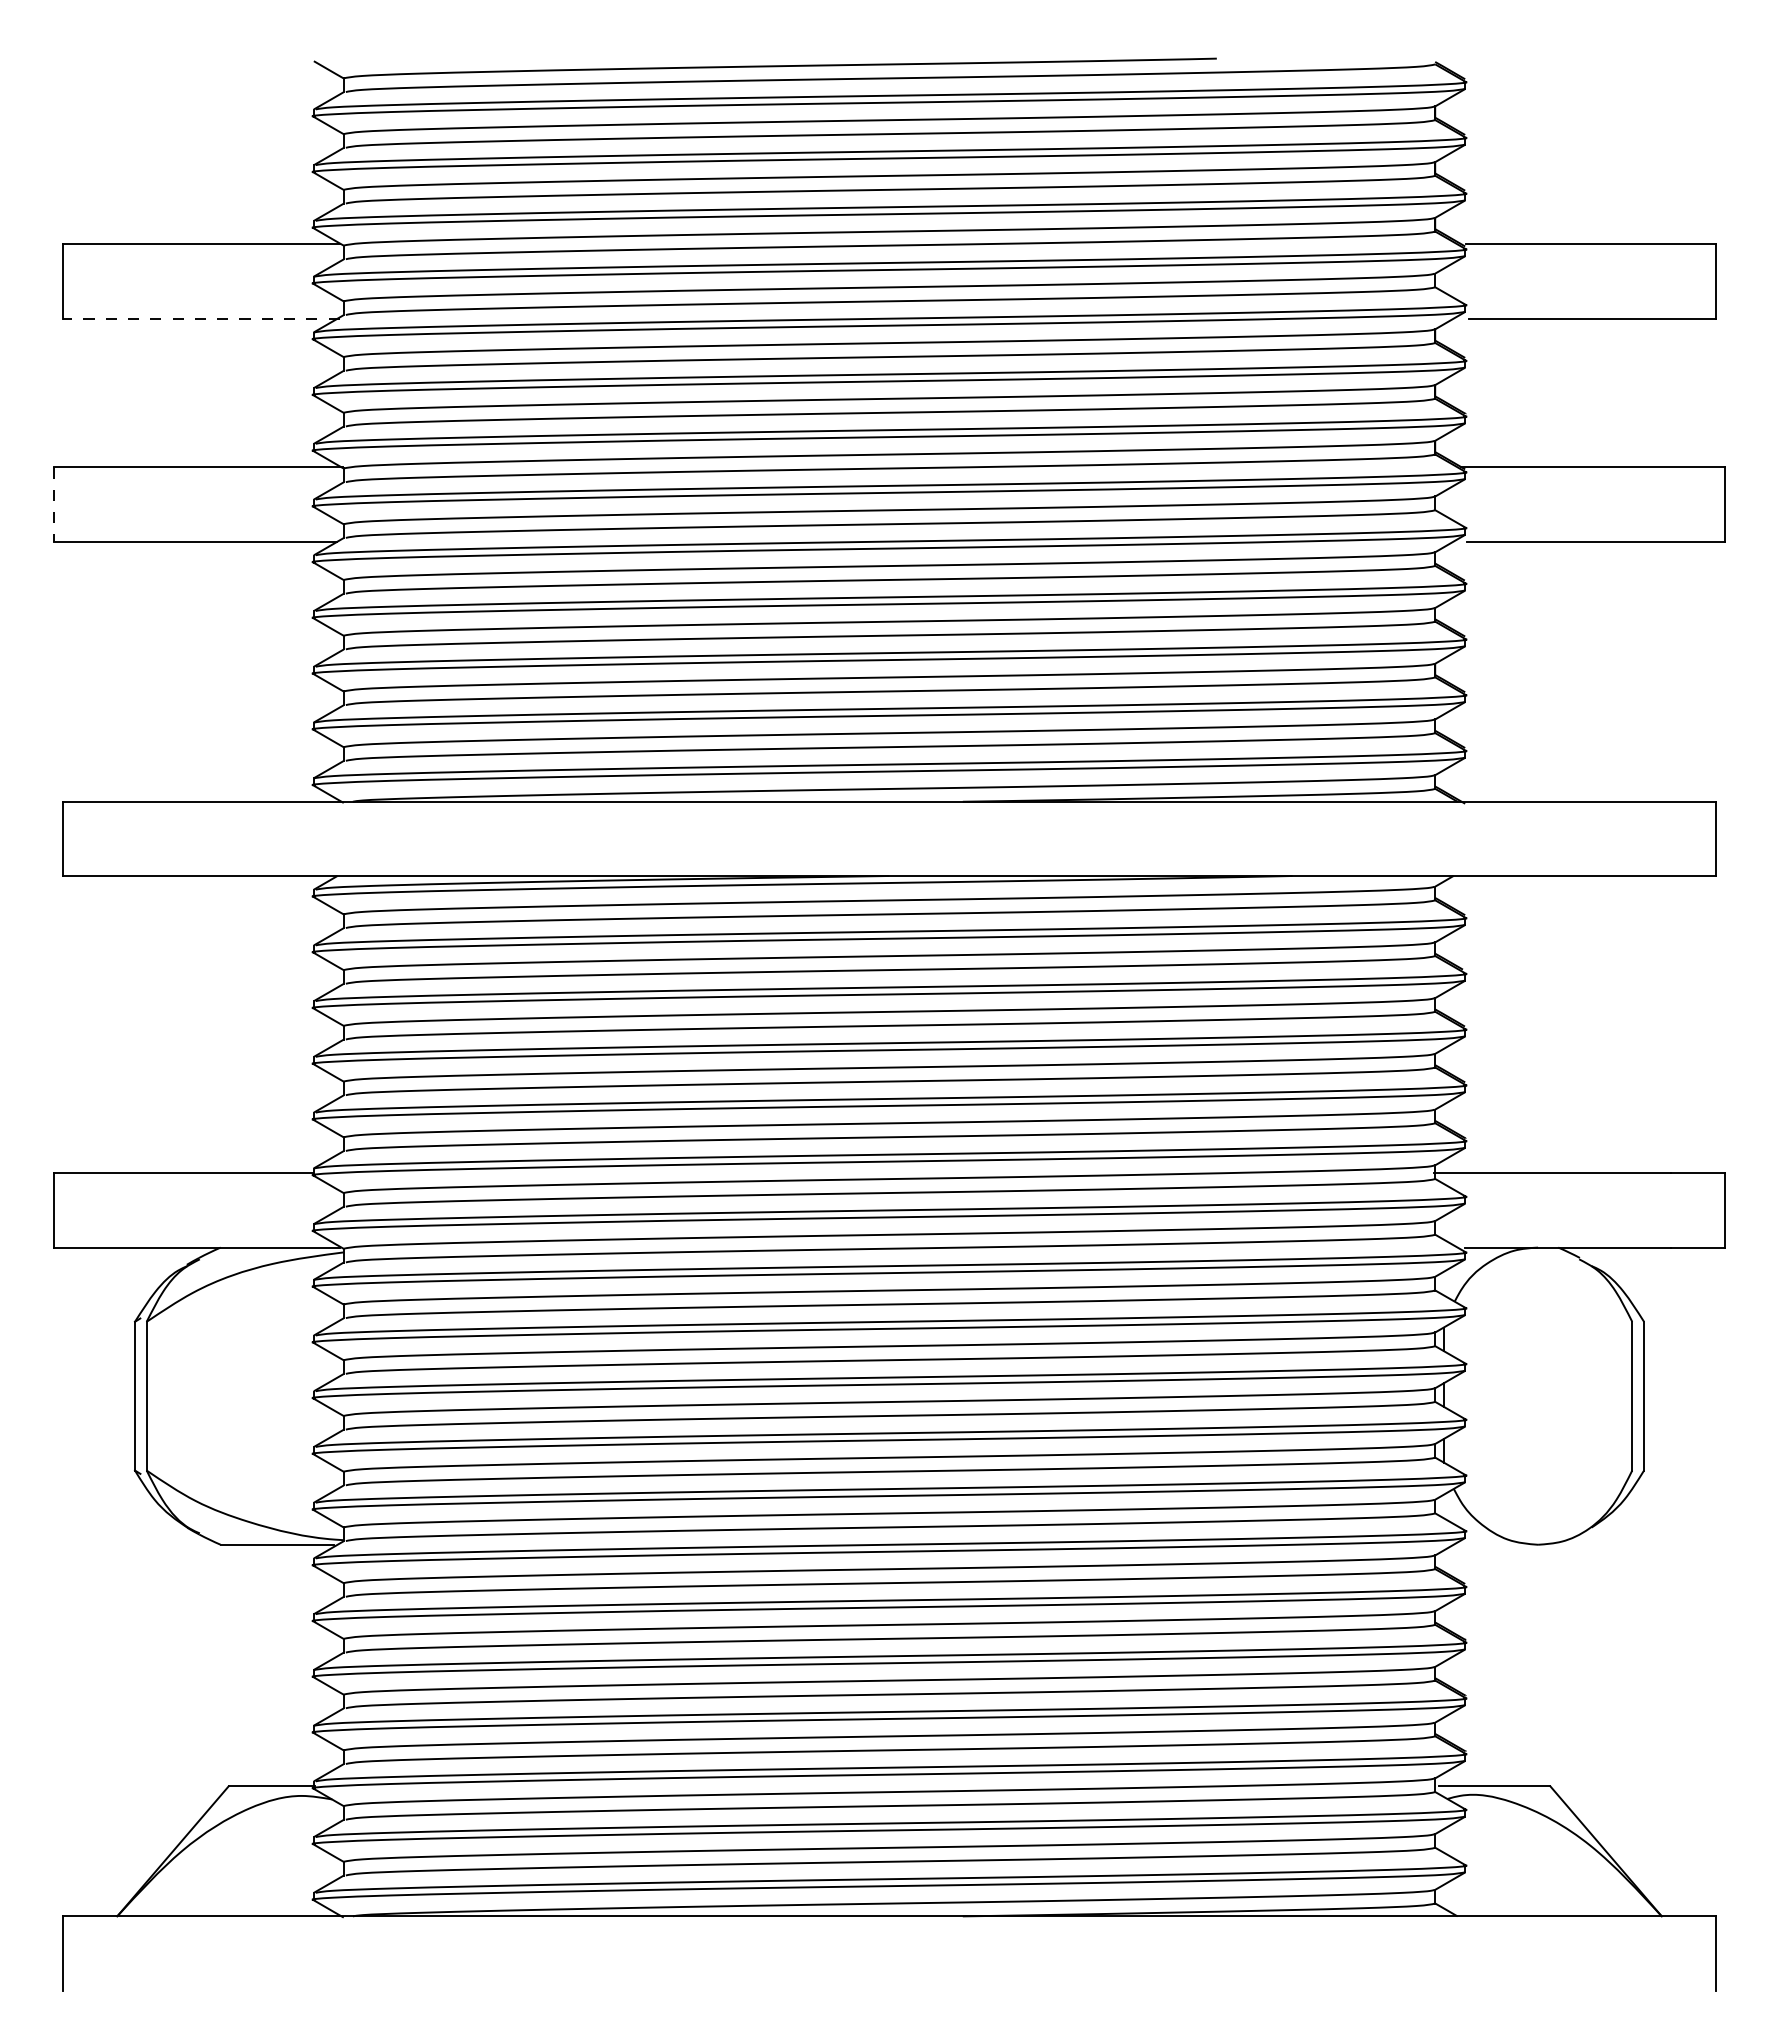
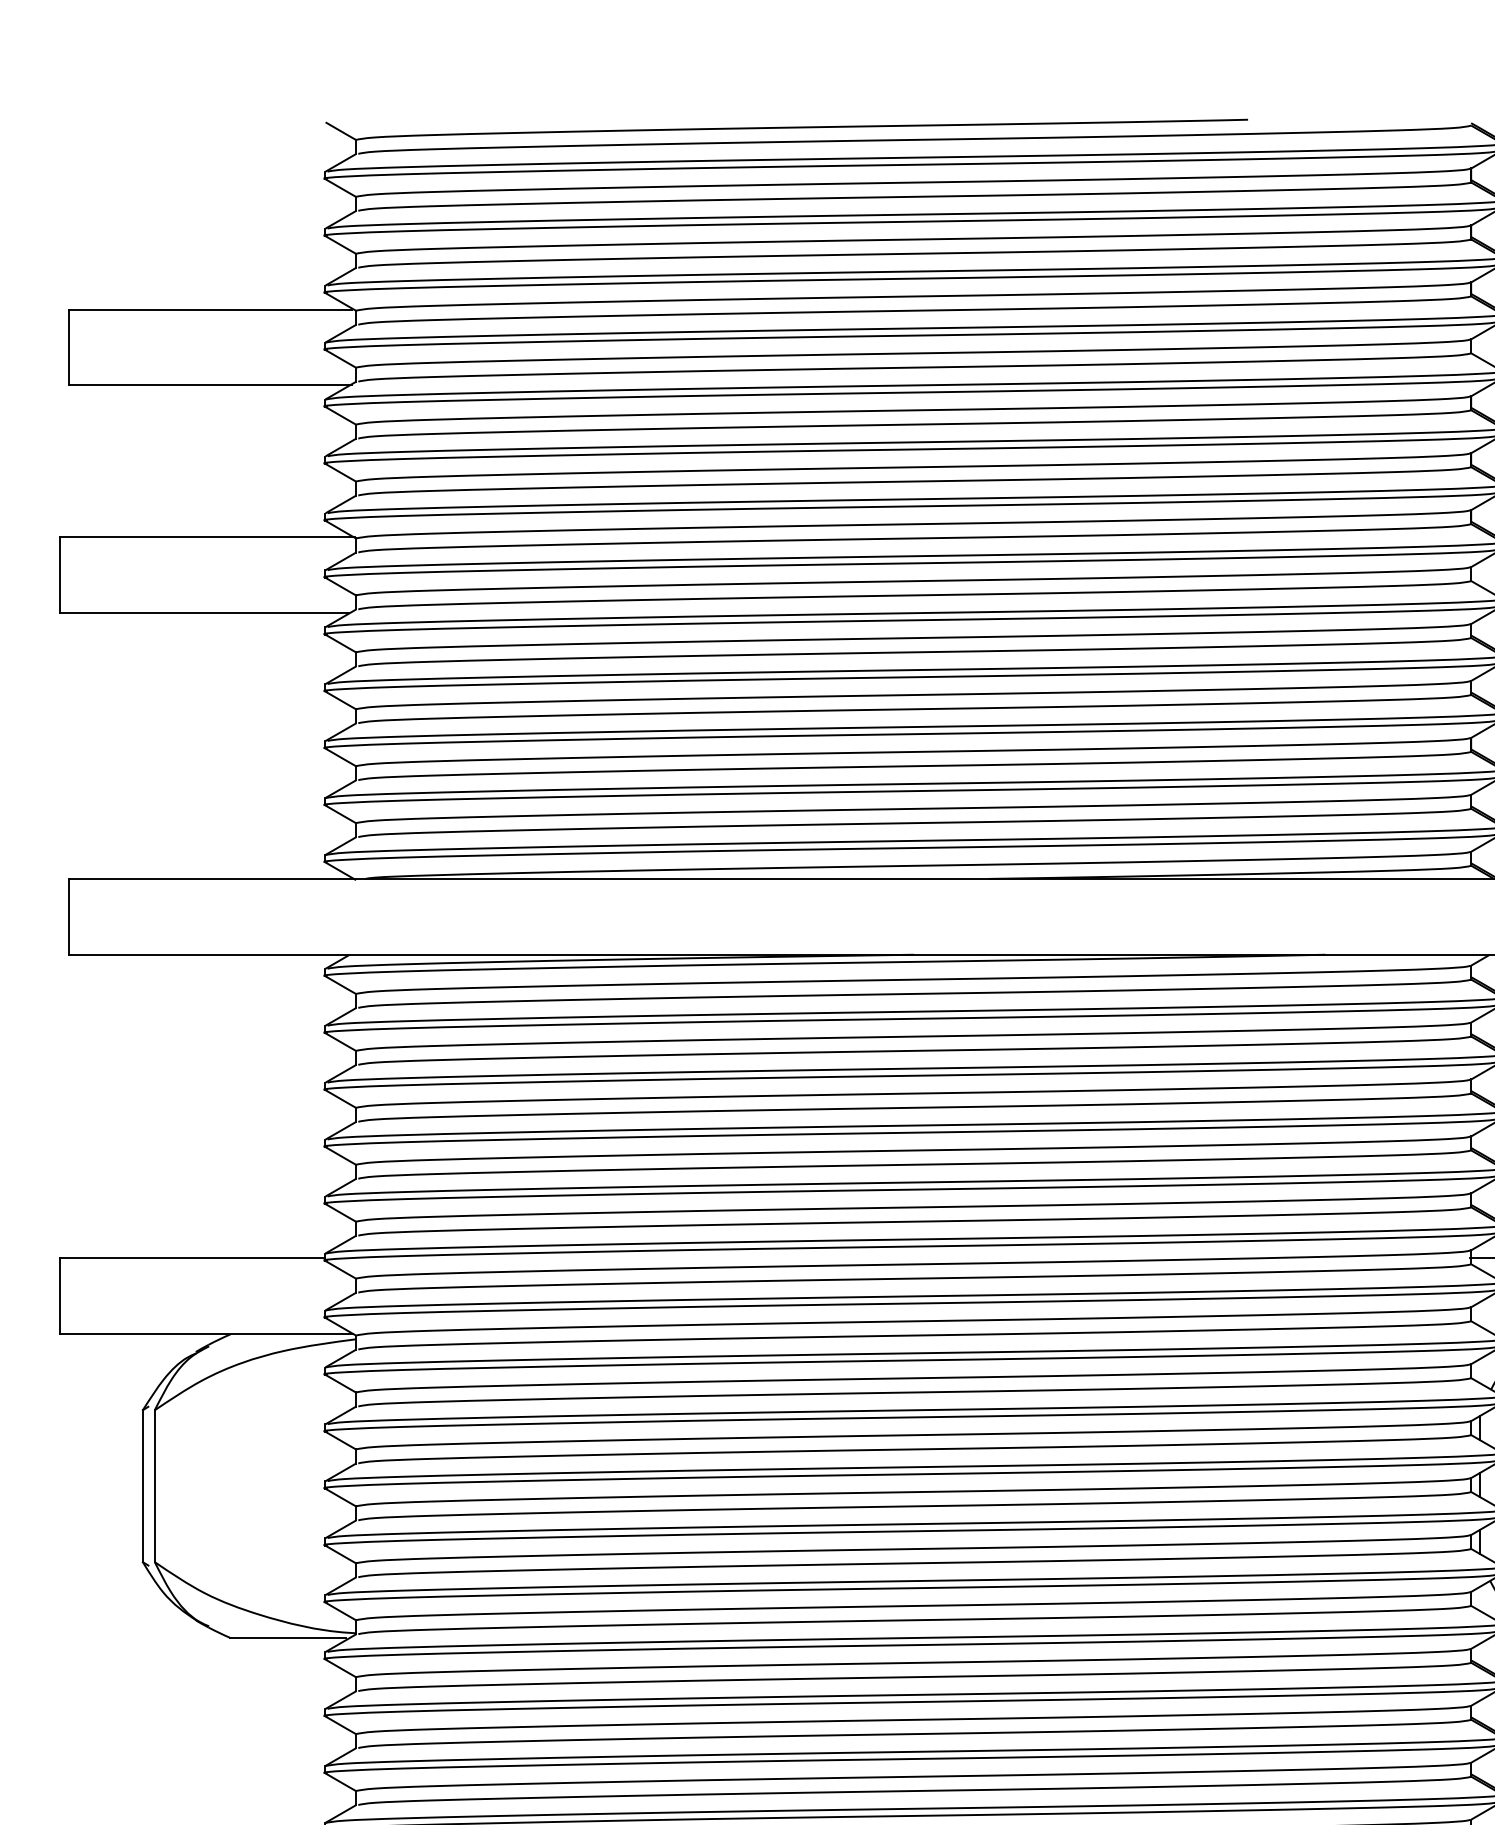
line: (200, 318) -> (209, 385), dashed -> solid
line: (53, 504) -> (59, 575), dashed -> solid

